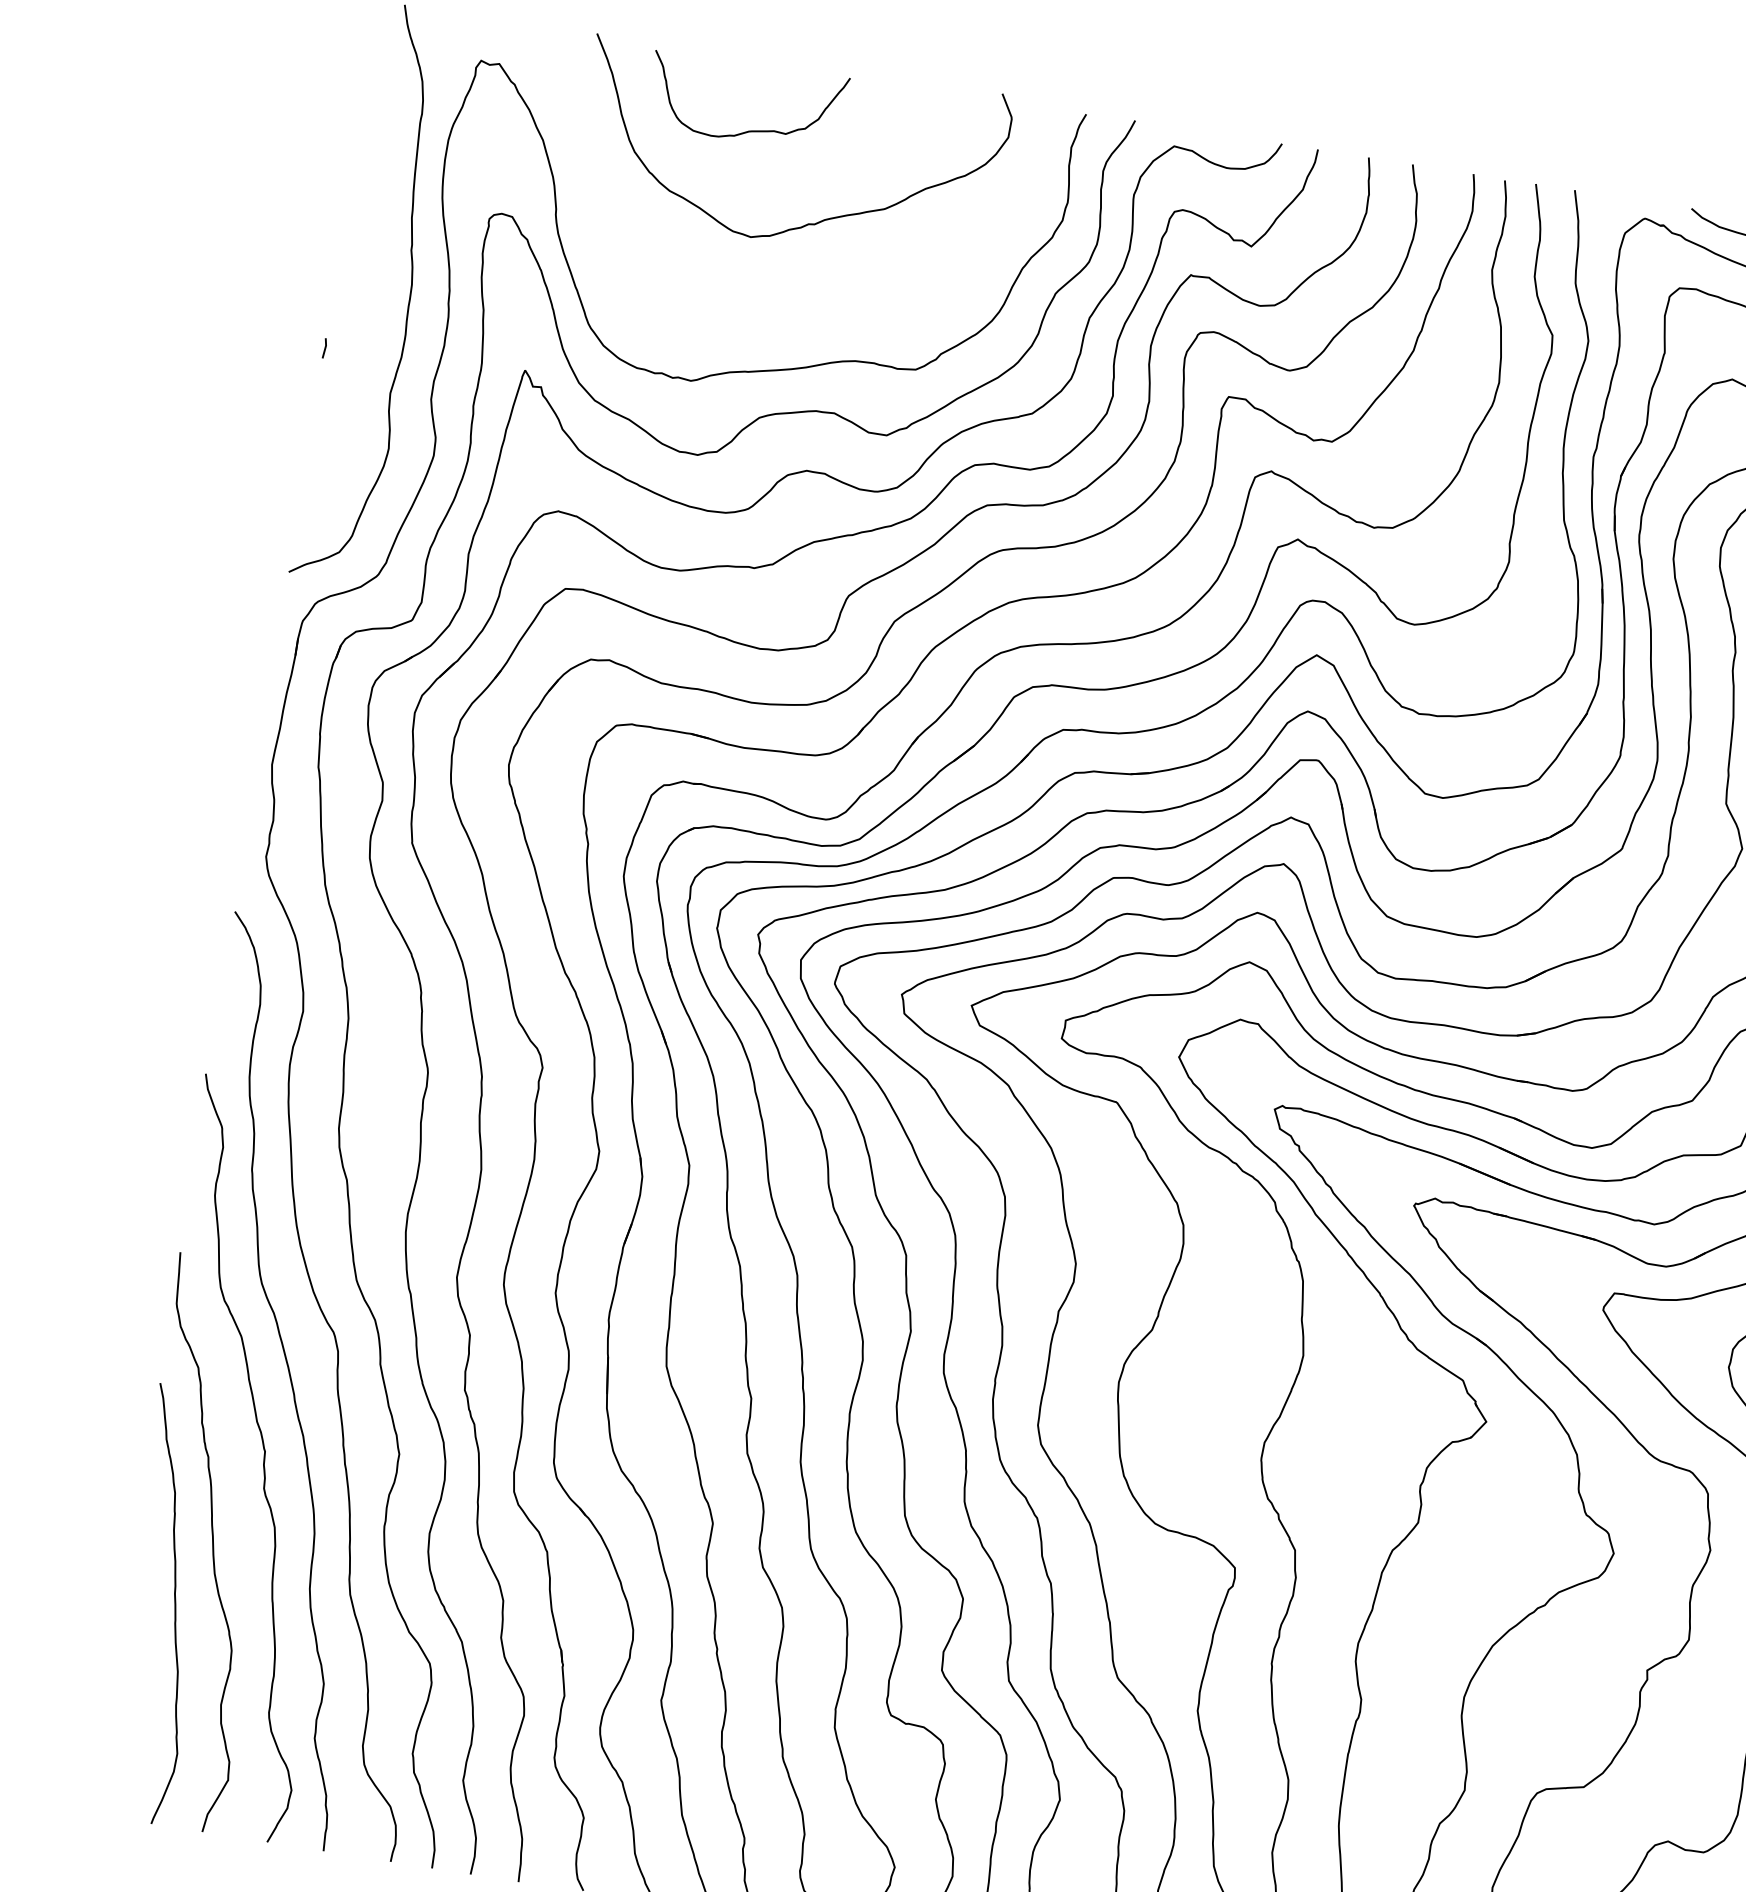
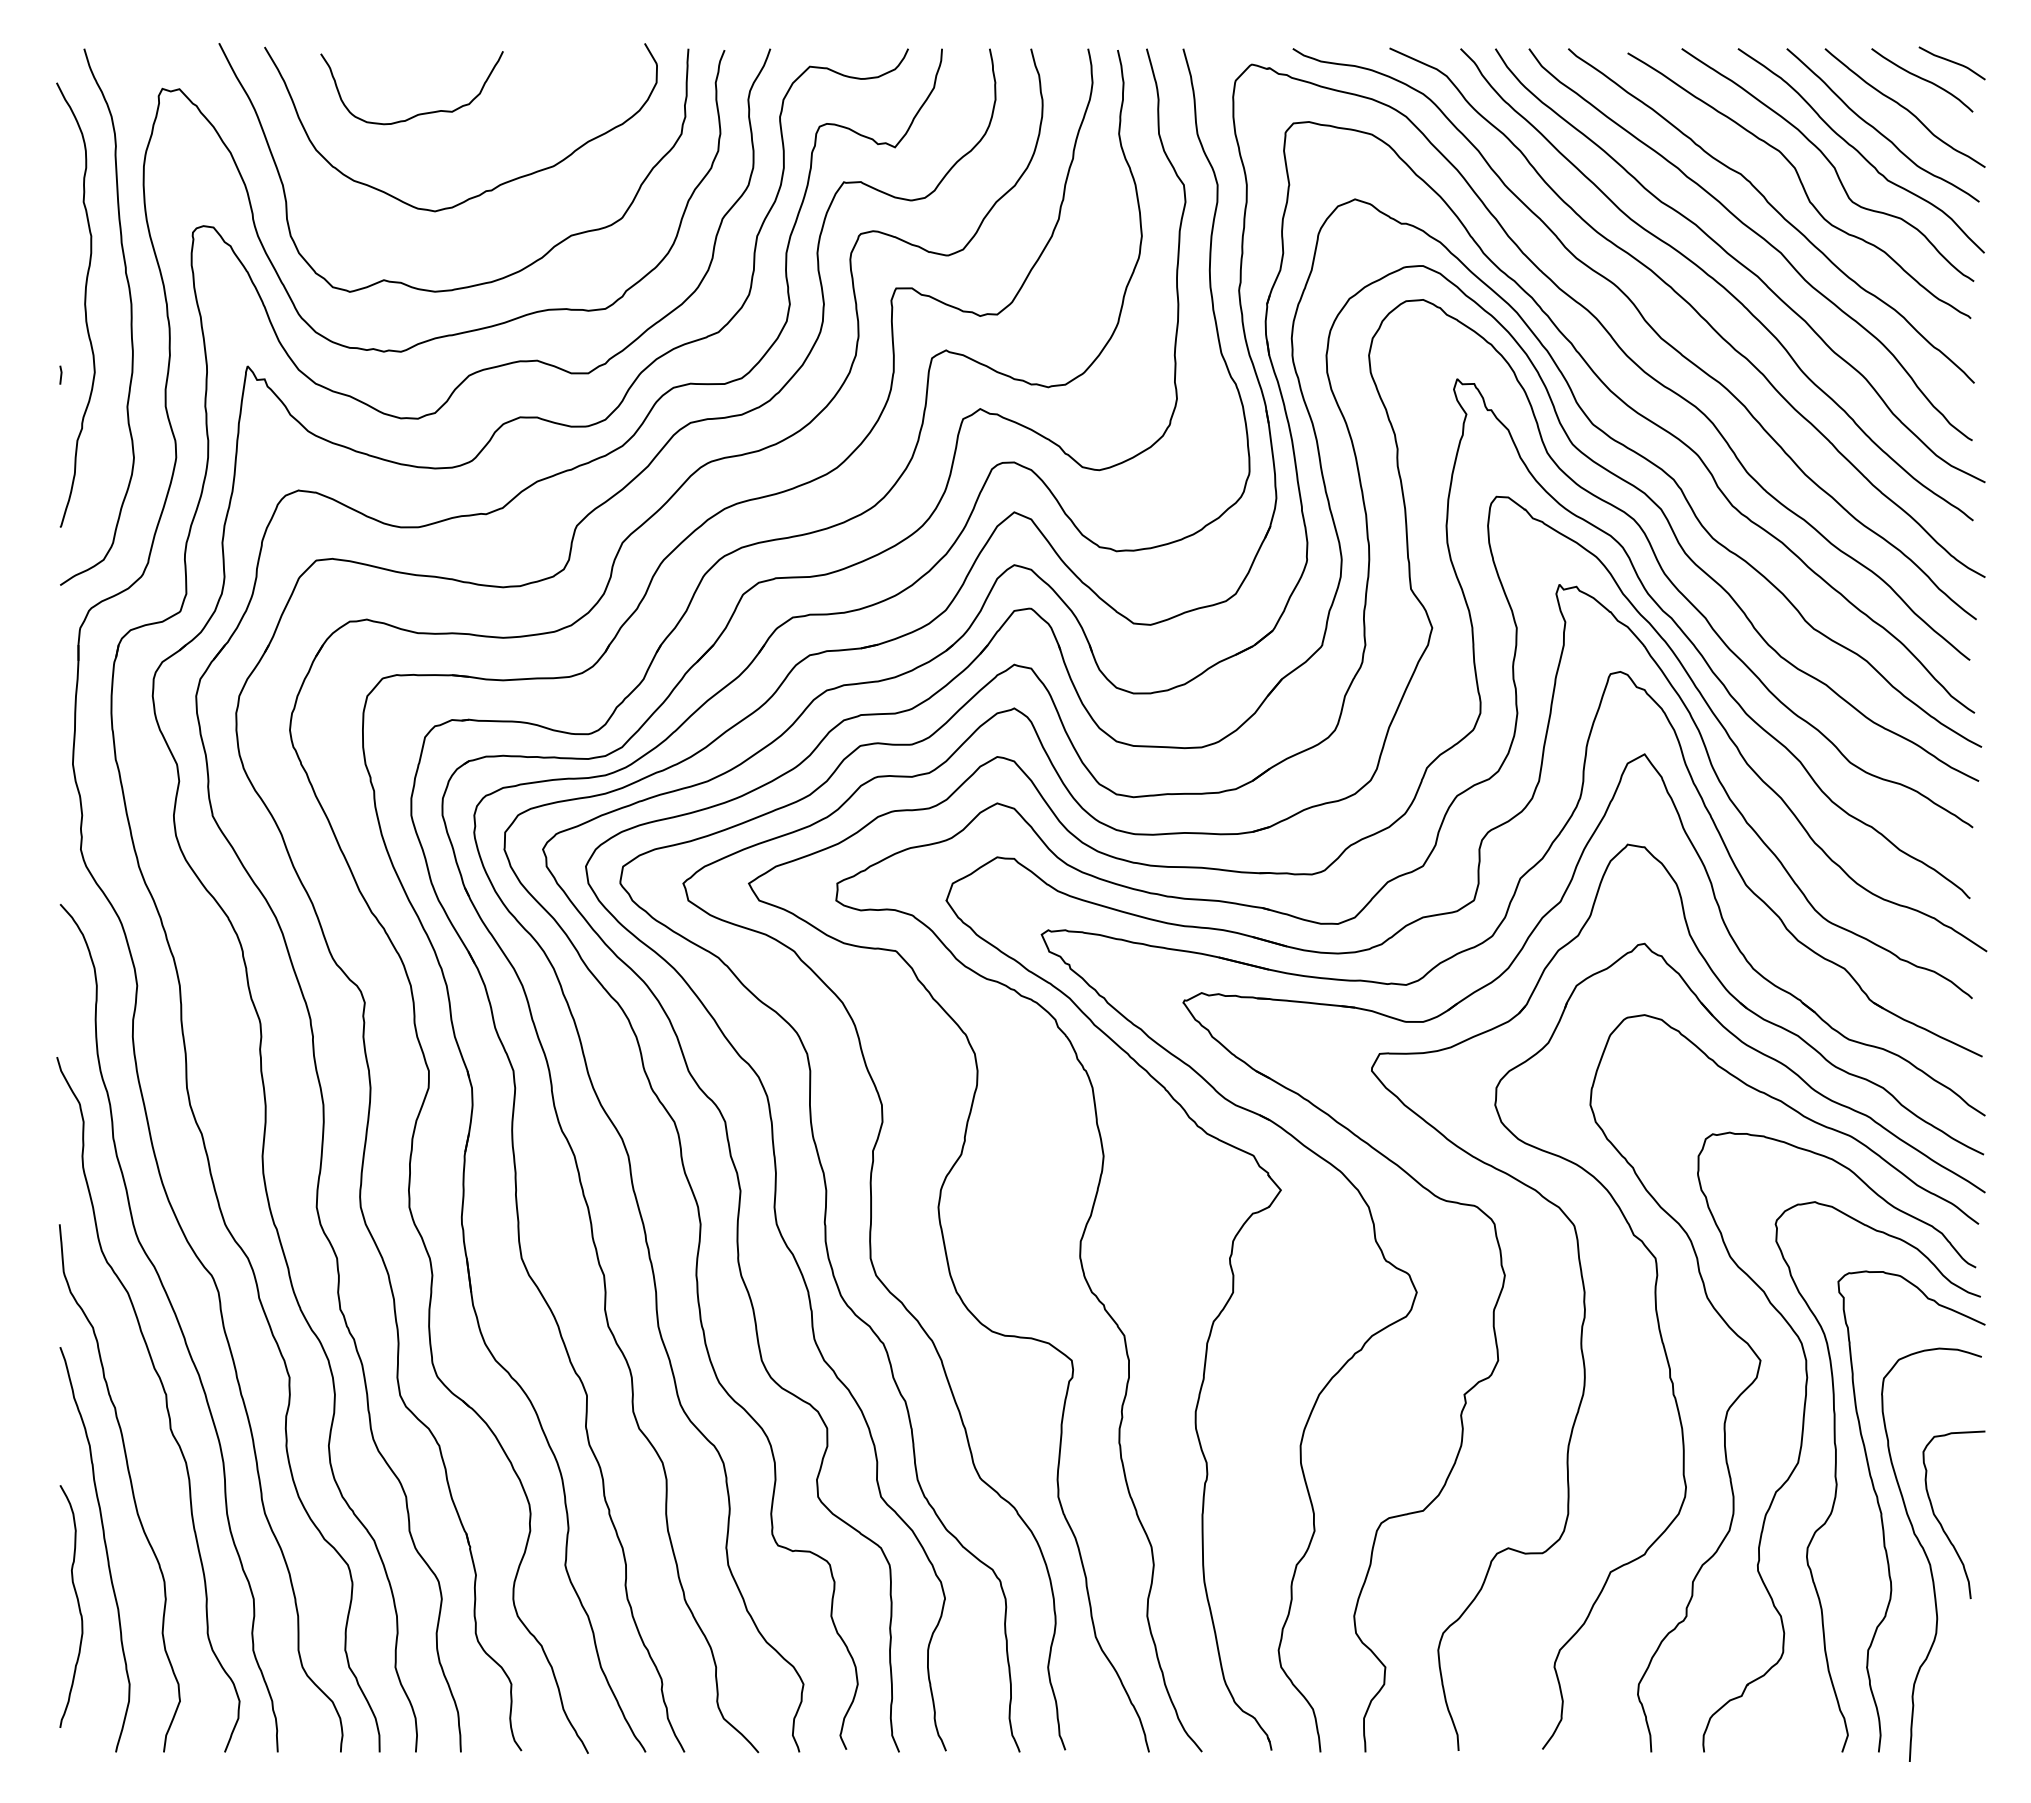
curve: (361, 277) -> (84, 304), added
curve: (784, 321) -> (478, 283), added
curve: (135, 1658) -> (77, 1603), added

